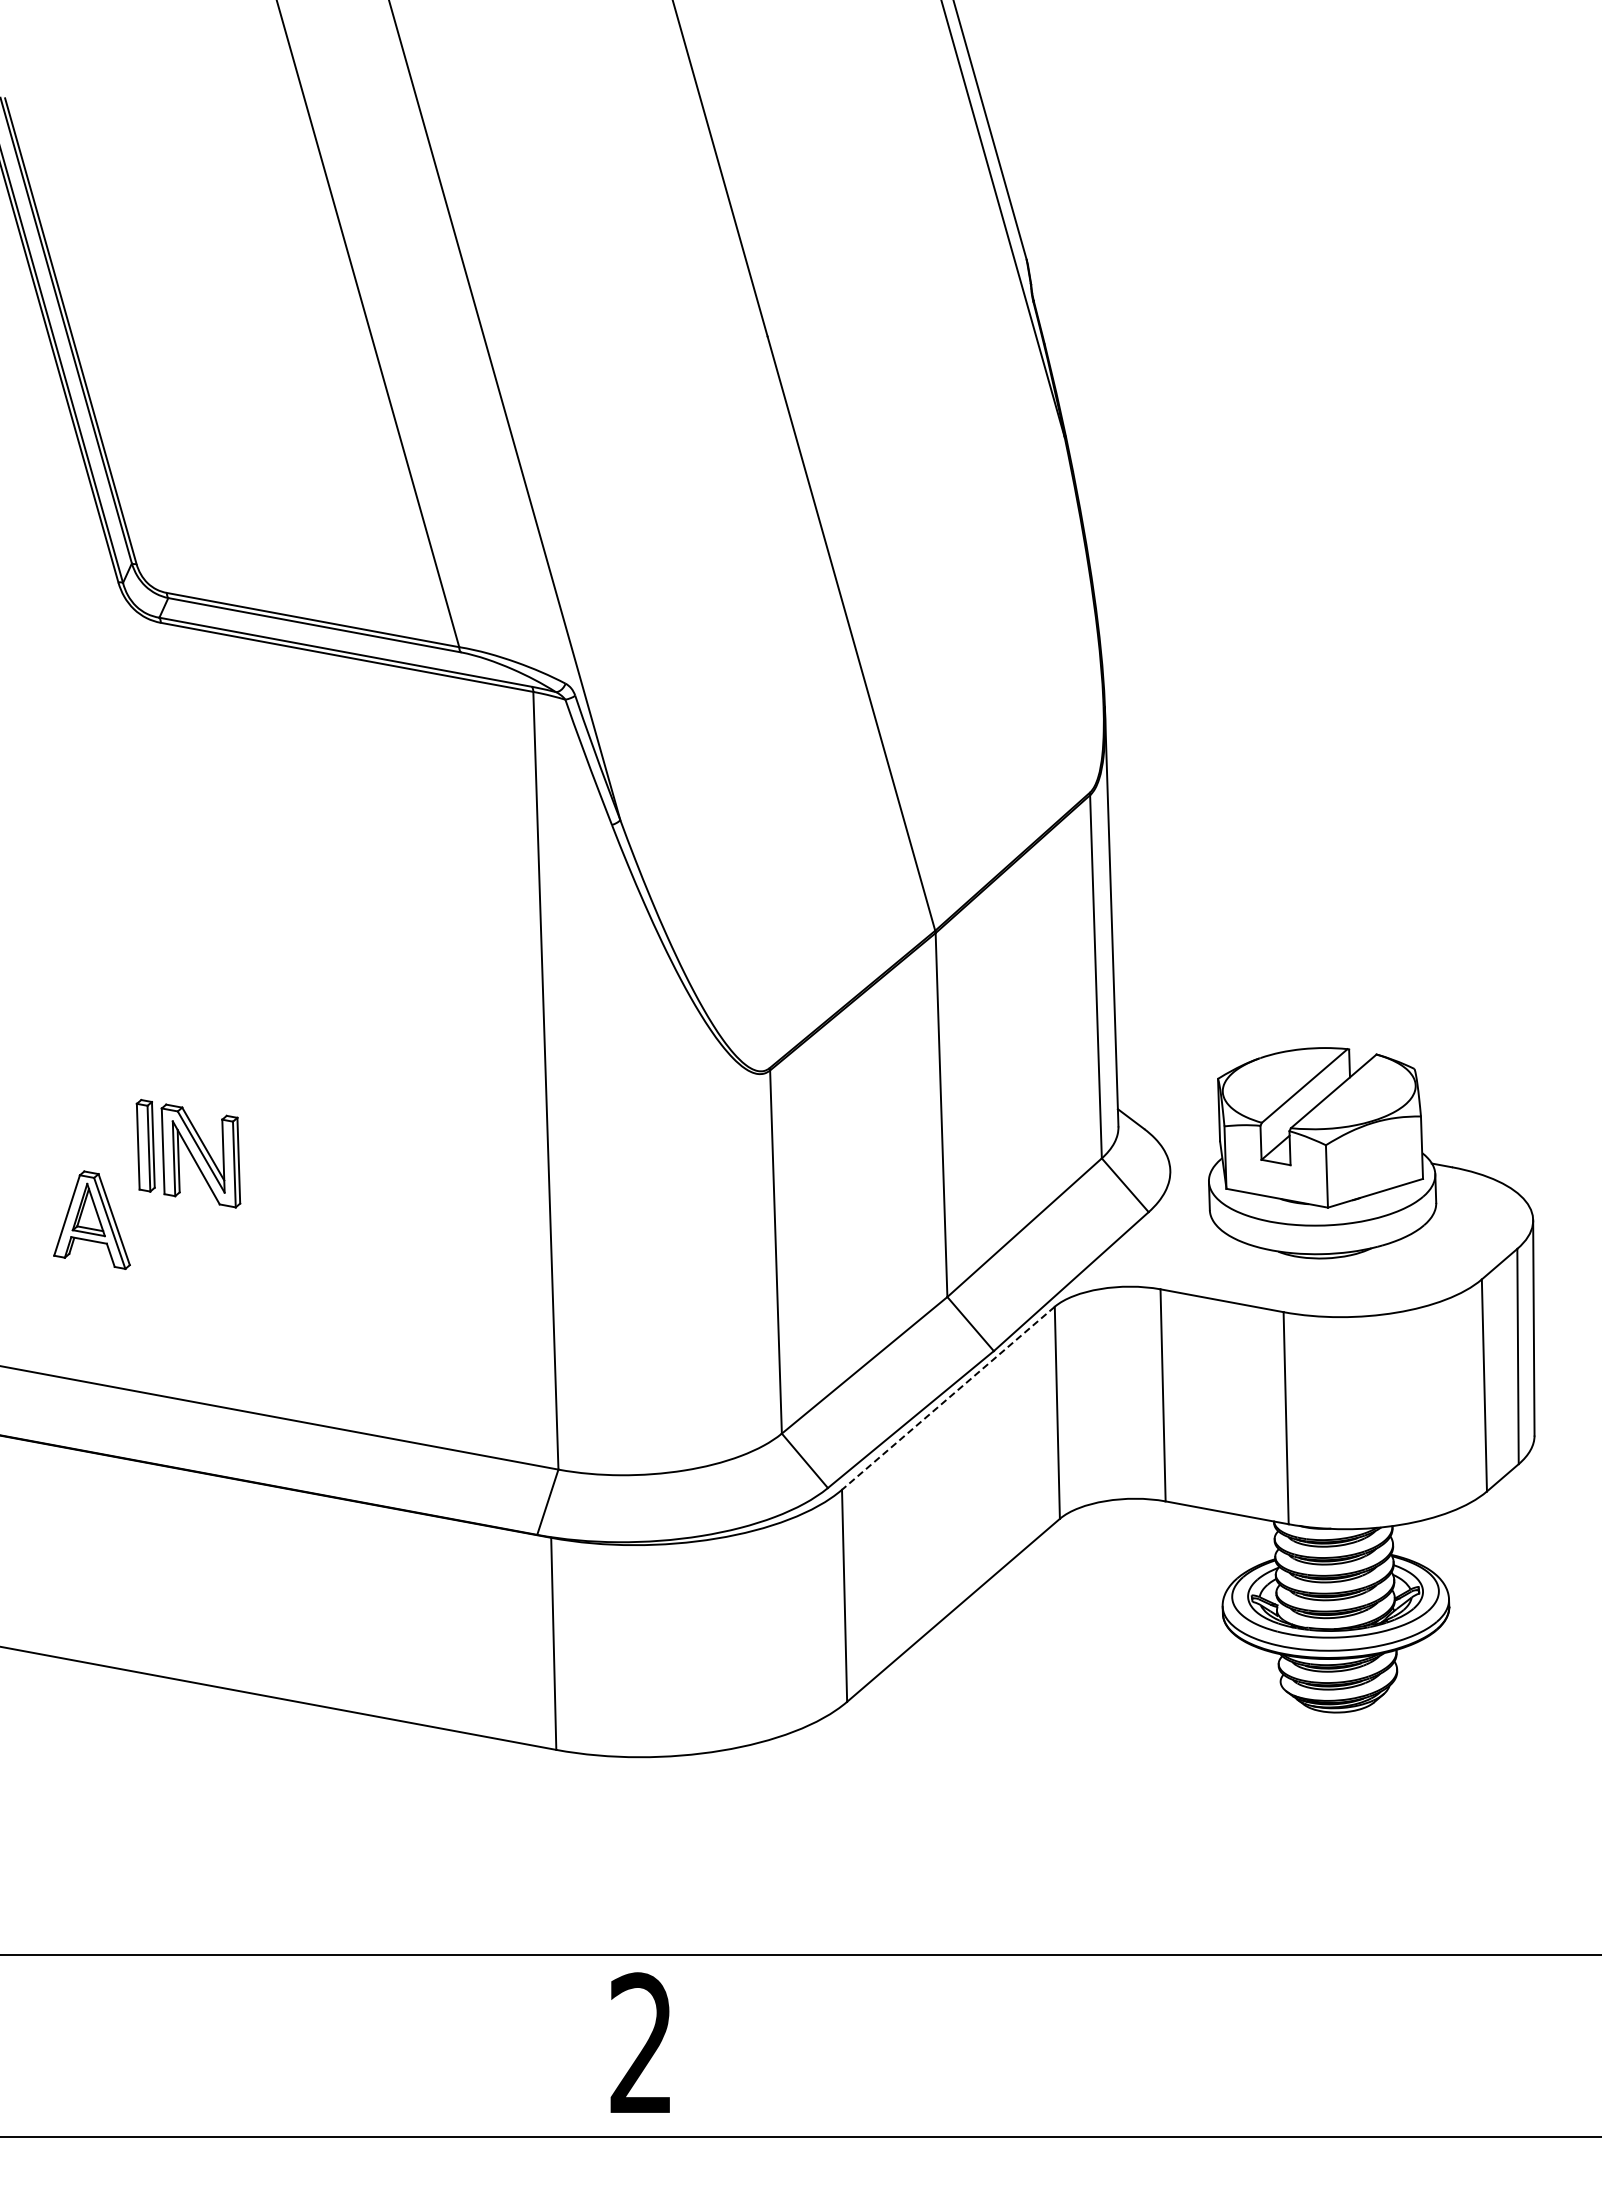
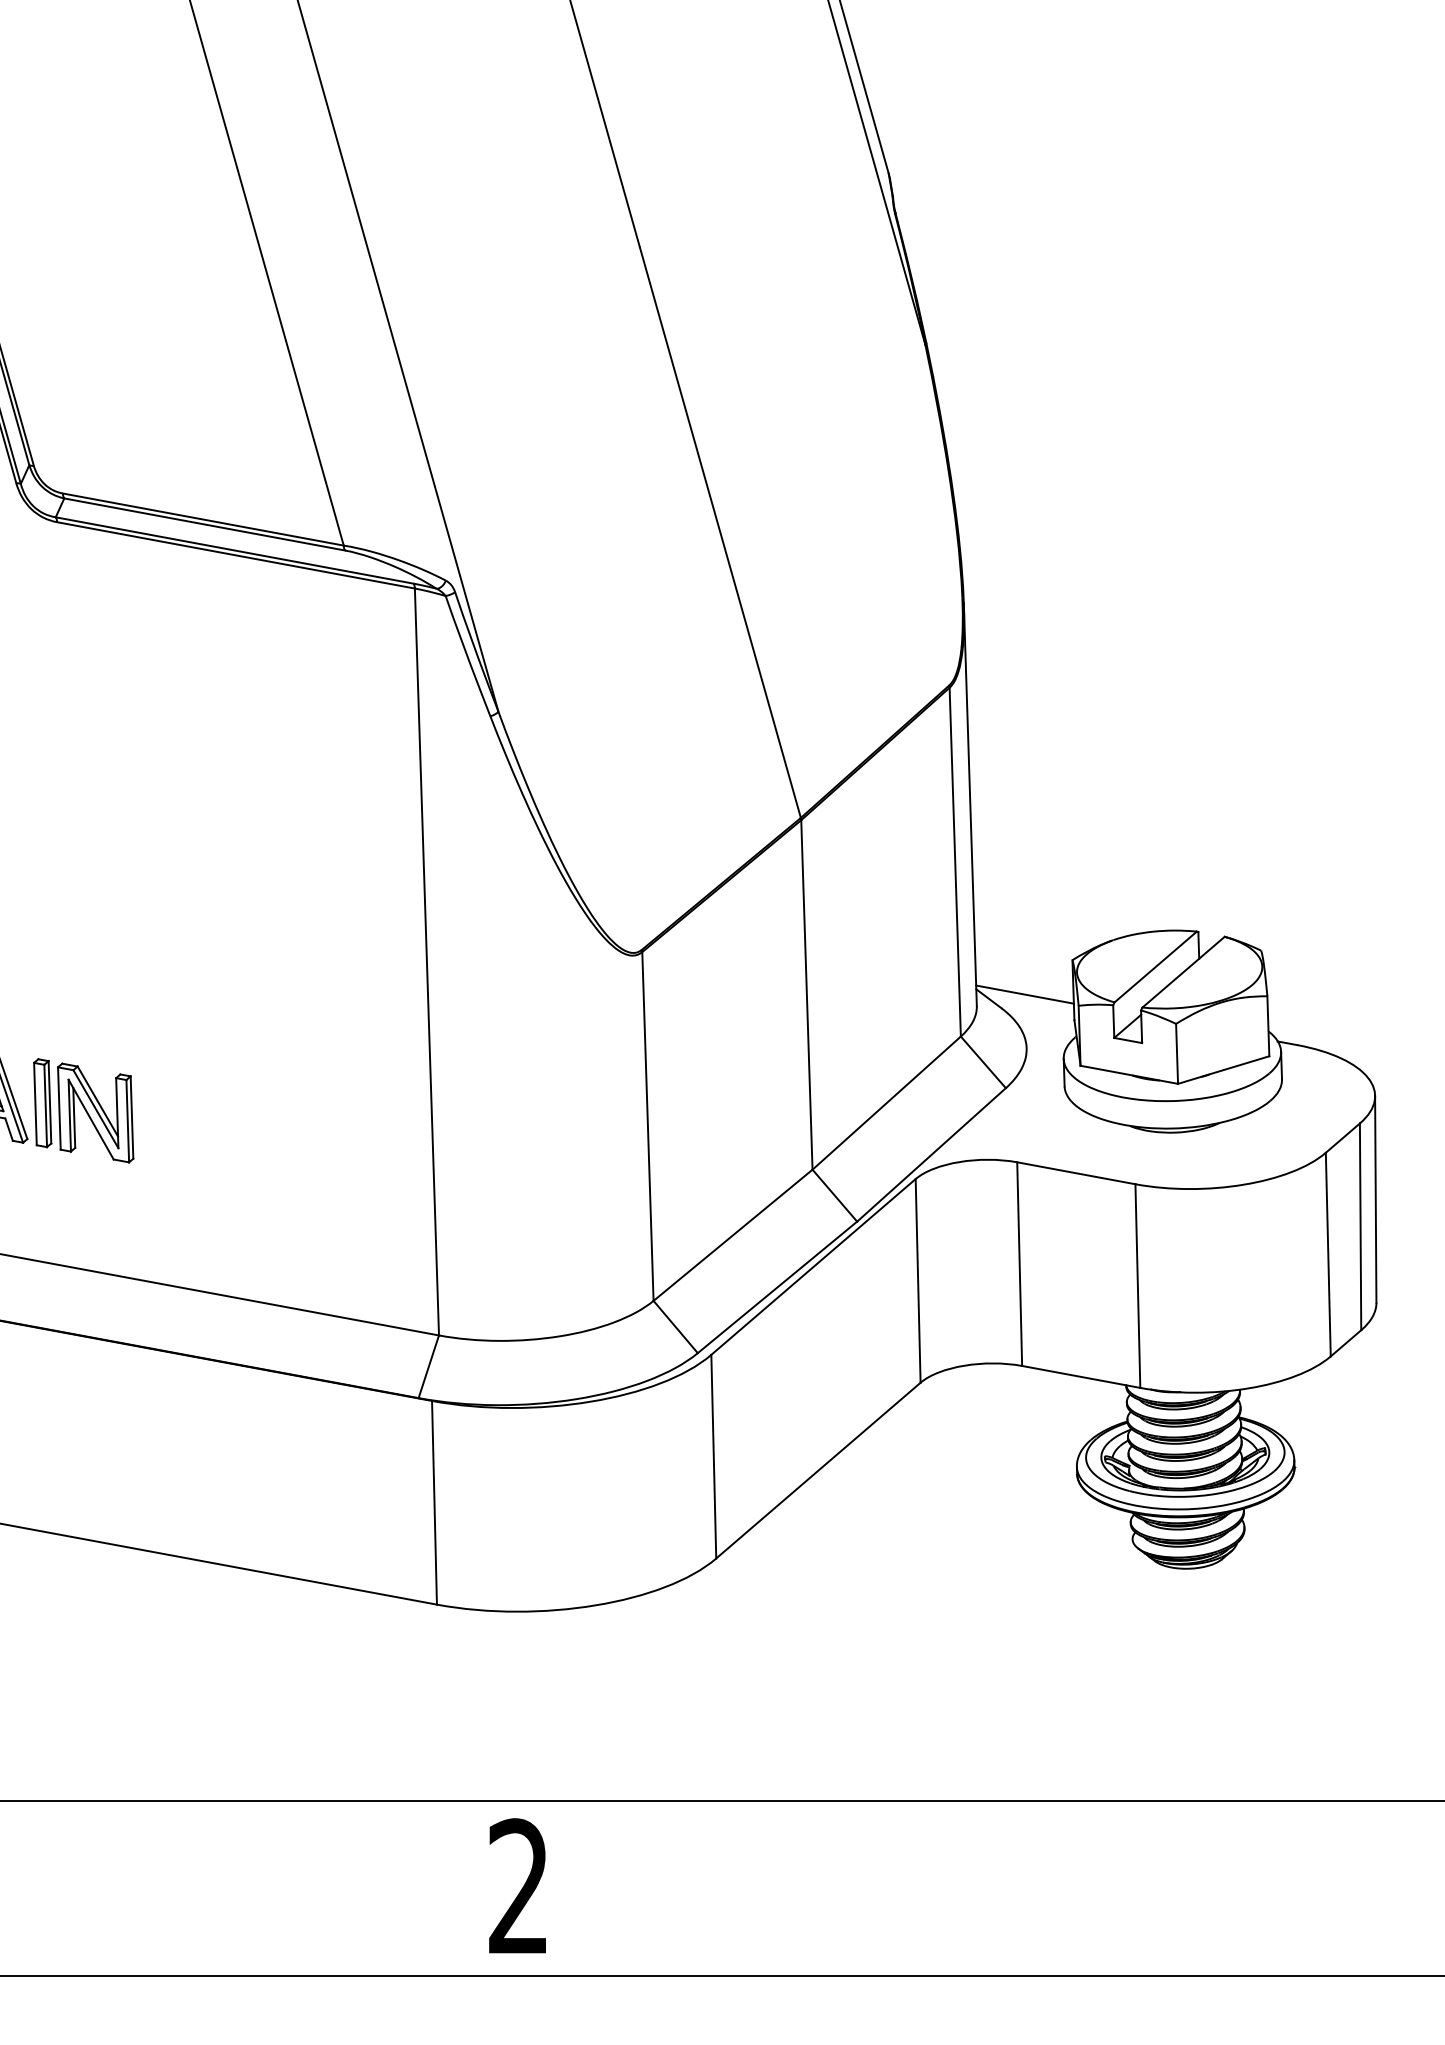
line: (1168, 1114) -> (1024, 994), added
part: (188, 1153) -> (83, 1110), moved
line: (948, 1398) -> (813, 1267), dashed -> solid

